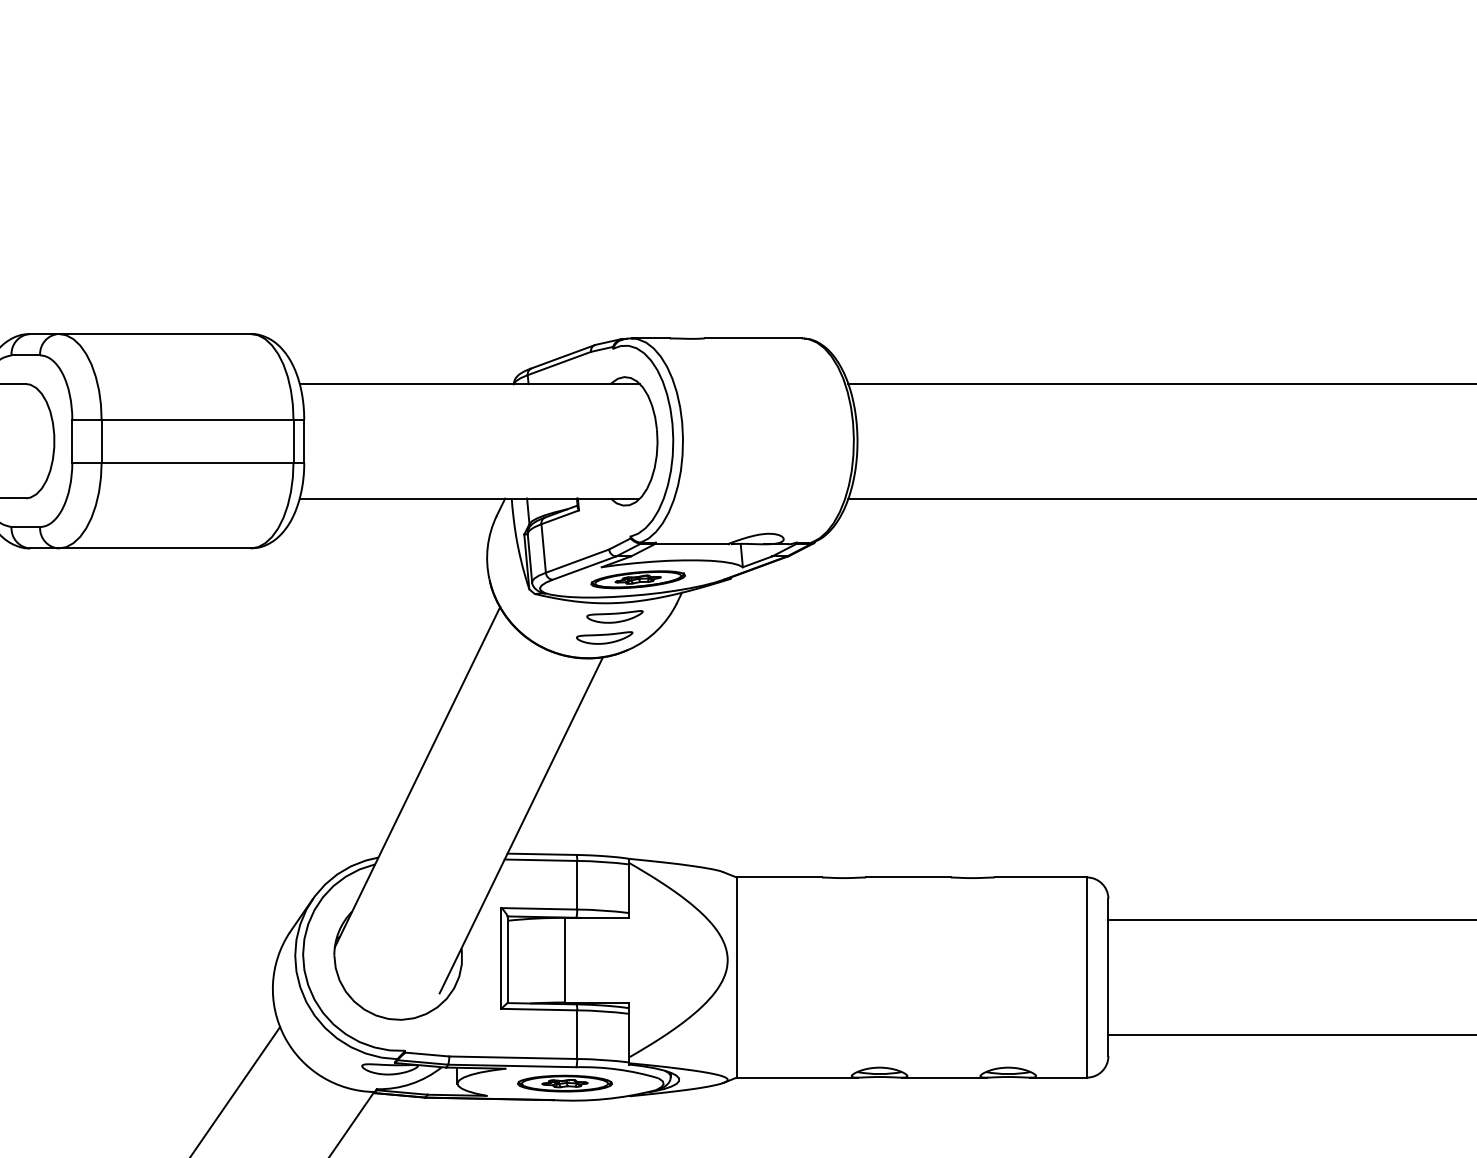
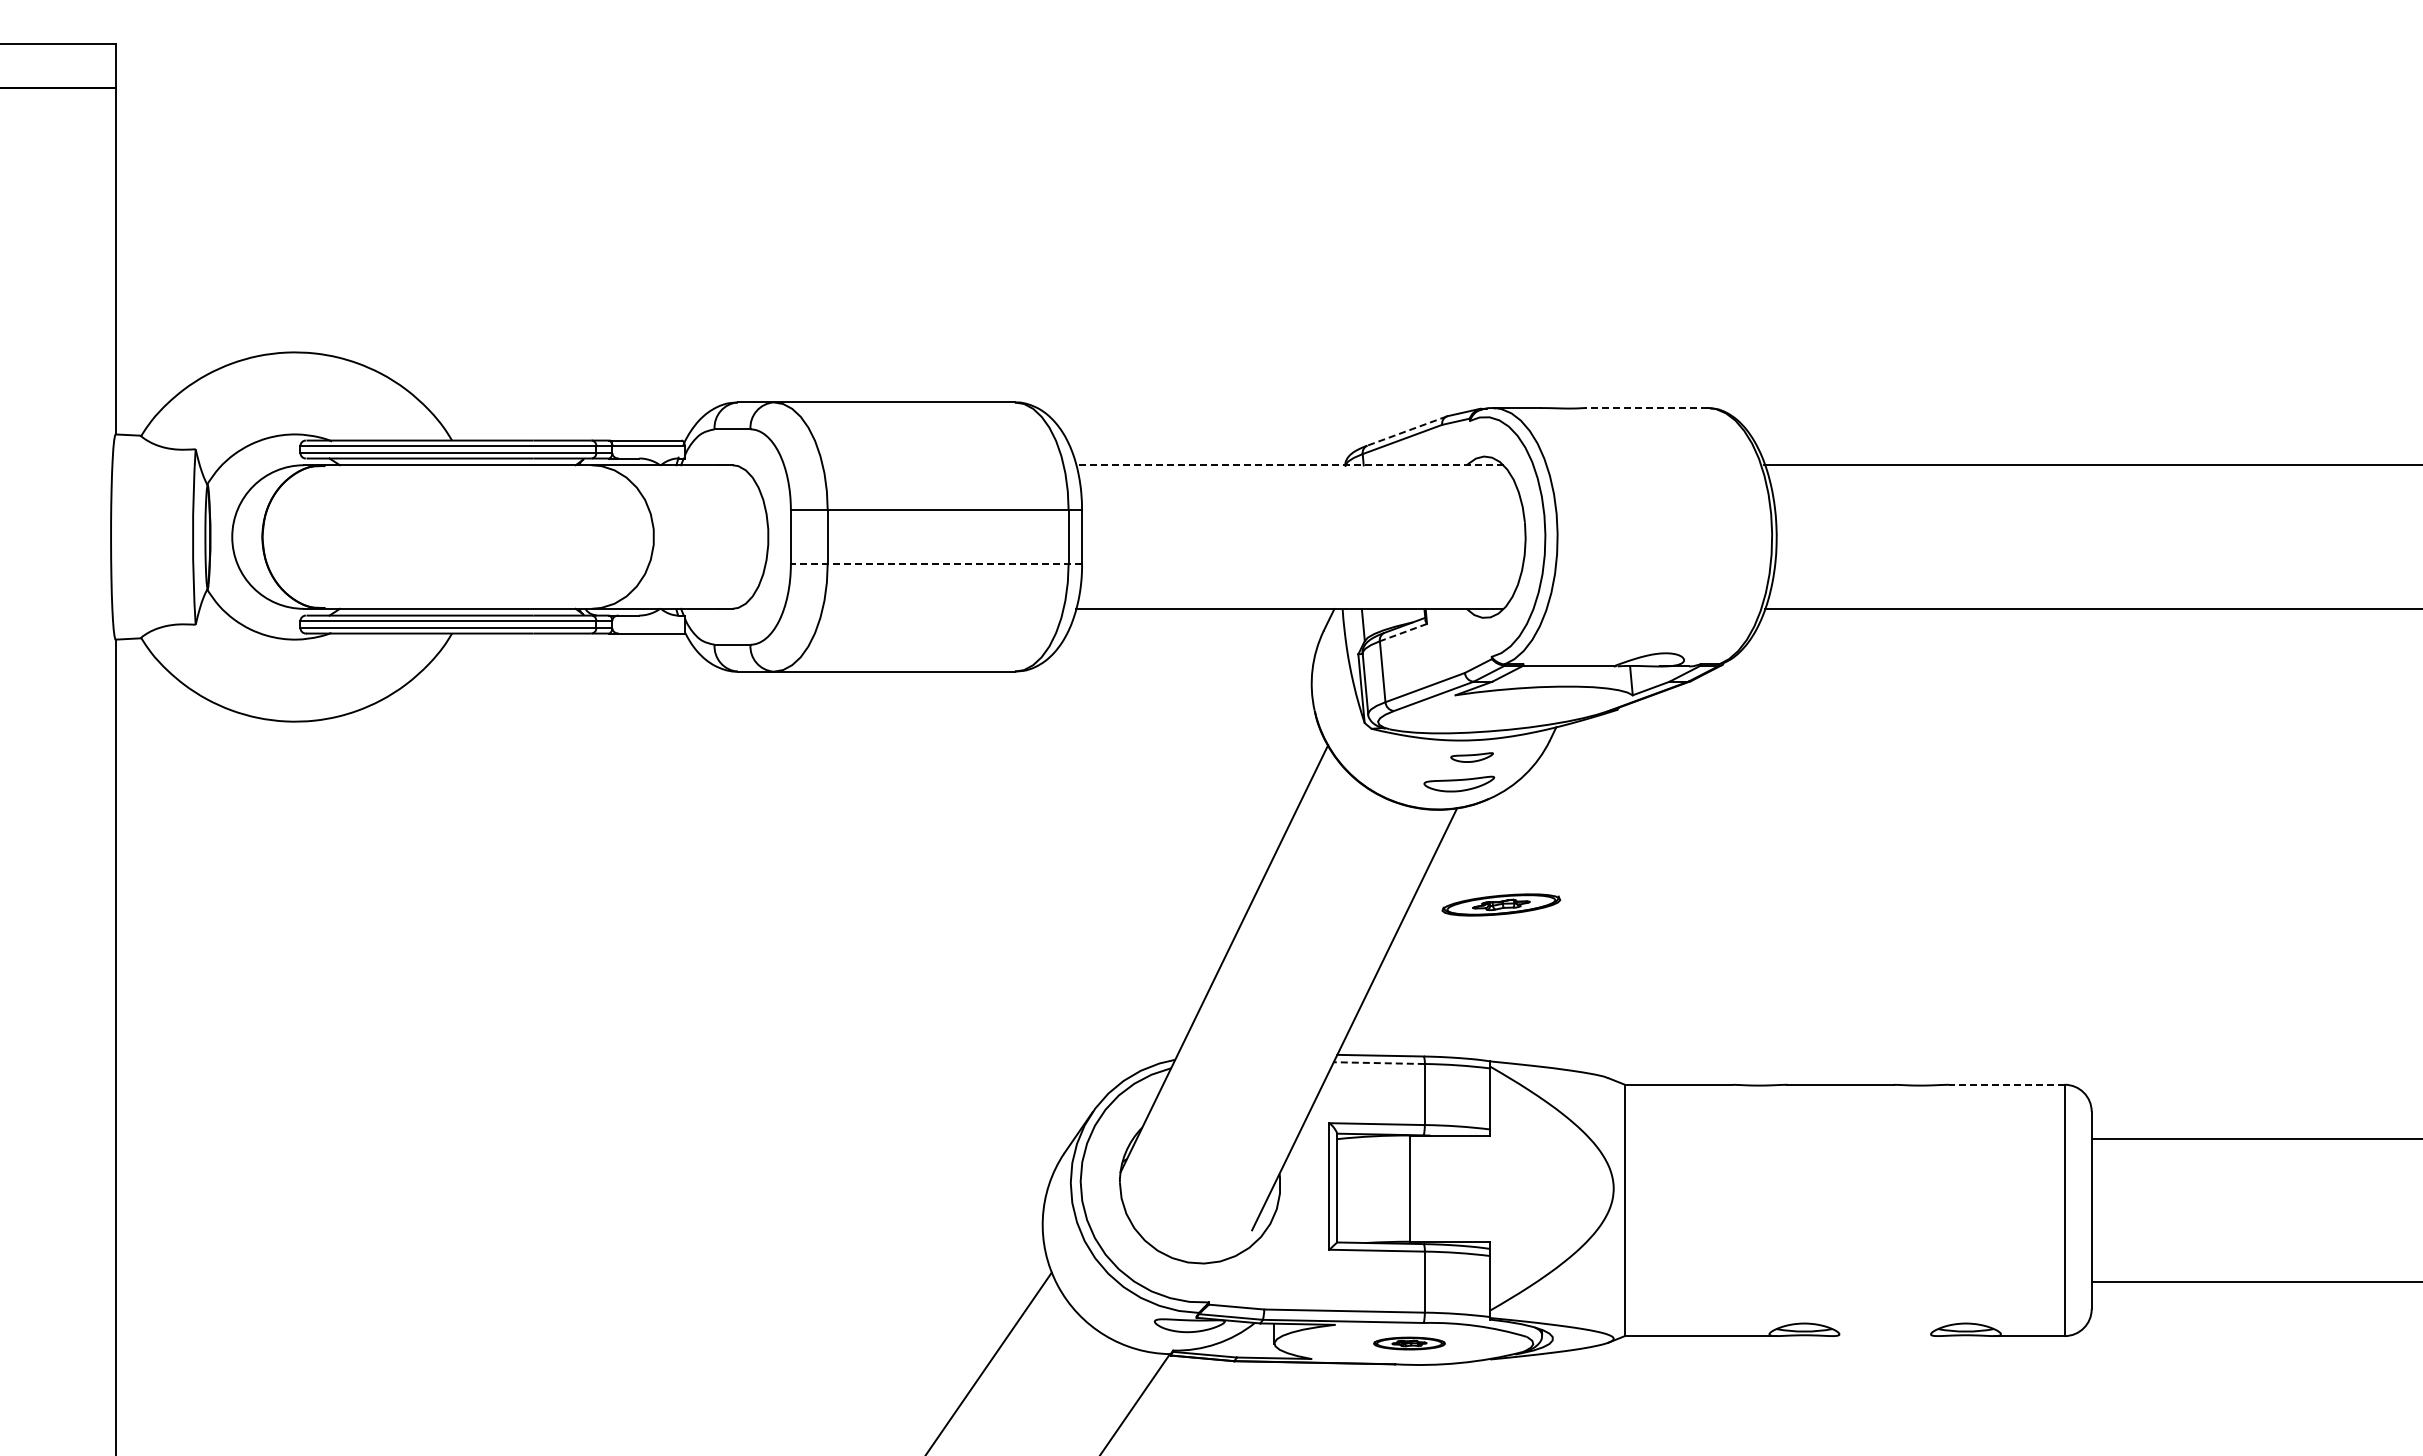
line: (753, 338) -> (1645, 407), solid -> dashed
line: (562, 357) -> (1406, 431), solid -> dashed
line: (470, 384) -> (1290, 465), solid -> dashed
line: (188, 462) -> (936, 563), solid -> dashed
line: (560, 517) -> (1403, 632), solid -> dashed
part: (638, 579) -> (1501, 904), moved
part: (614, 616) -> (1471, 757), size x0.6
line: (541, 860) -> (1379, 1063), solid -> dashed
line: (1040, 877) -> (2006, 1084), solid -> dashed
line: (944, 1077) -> (1885, 1336), removed
part: (565, 1083) -> (1409, 1343), size x0.6

